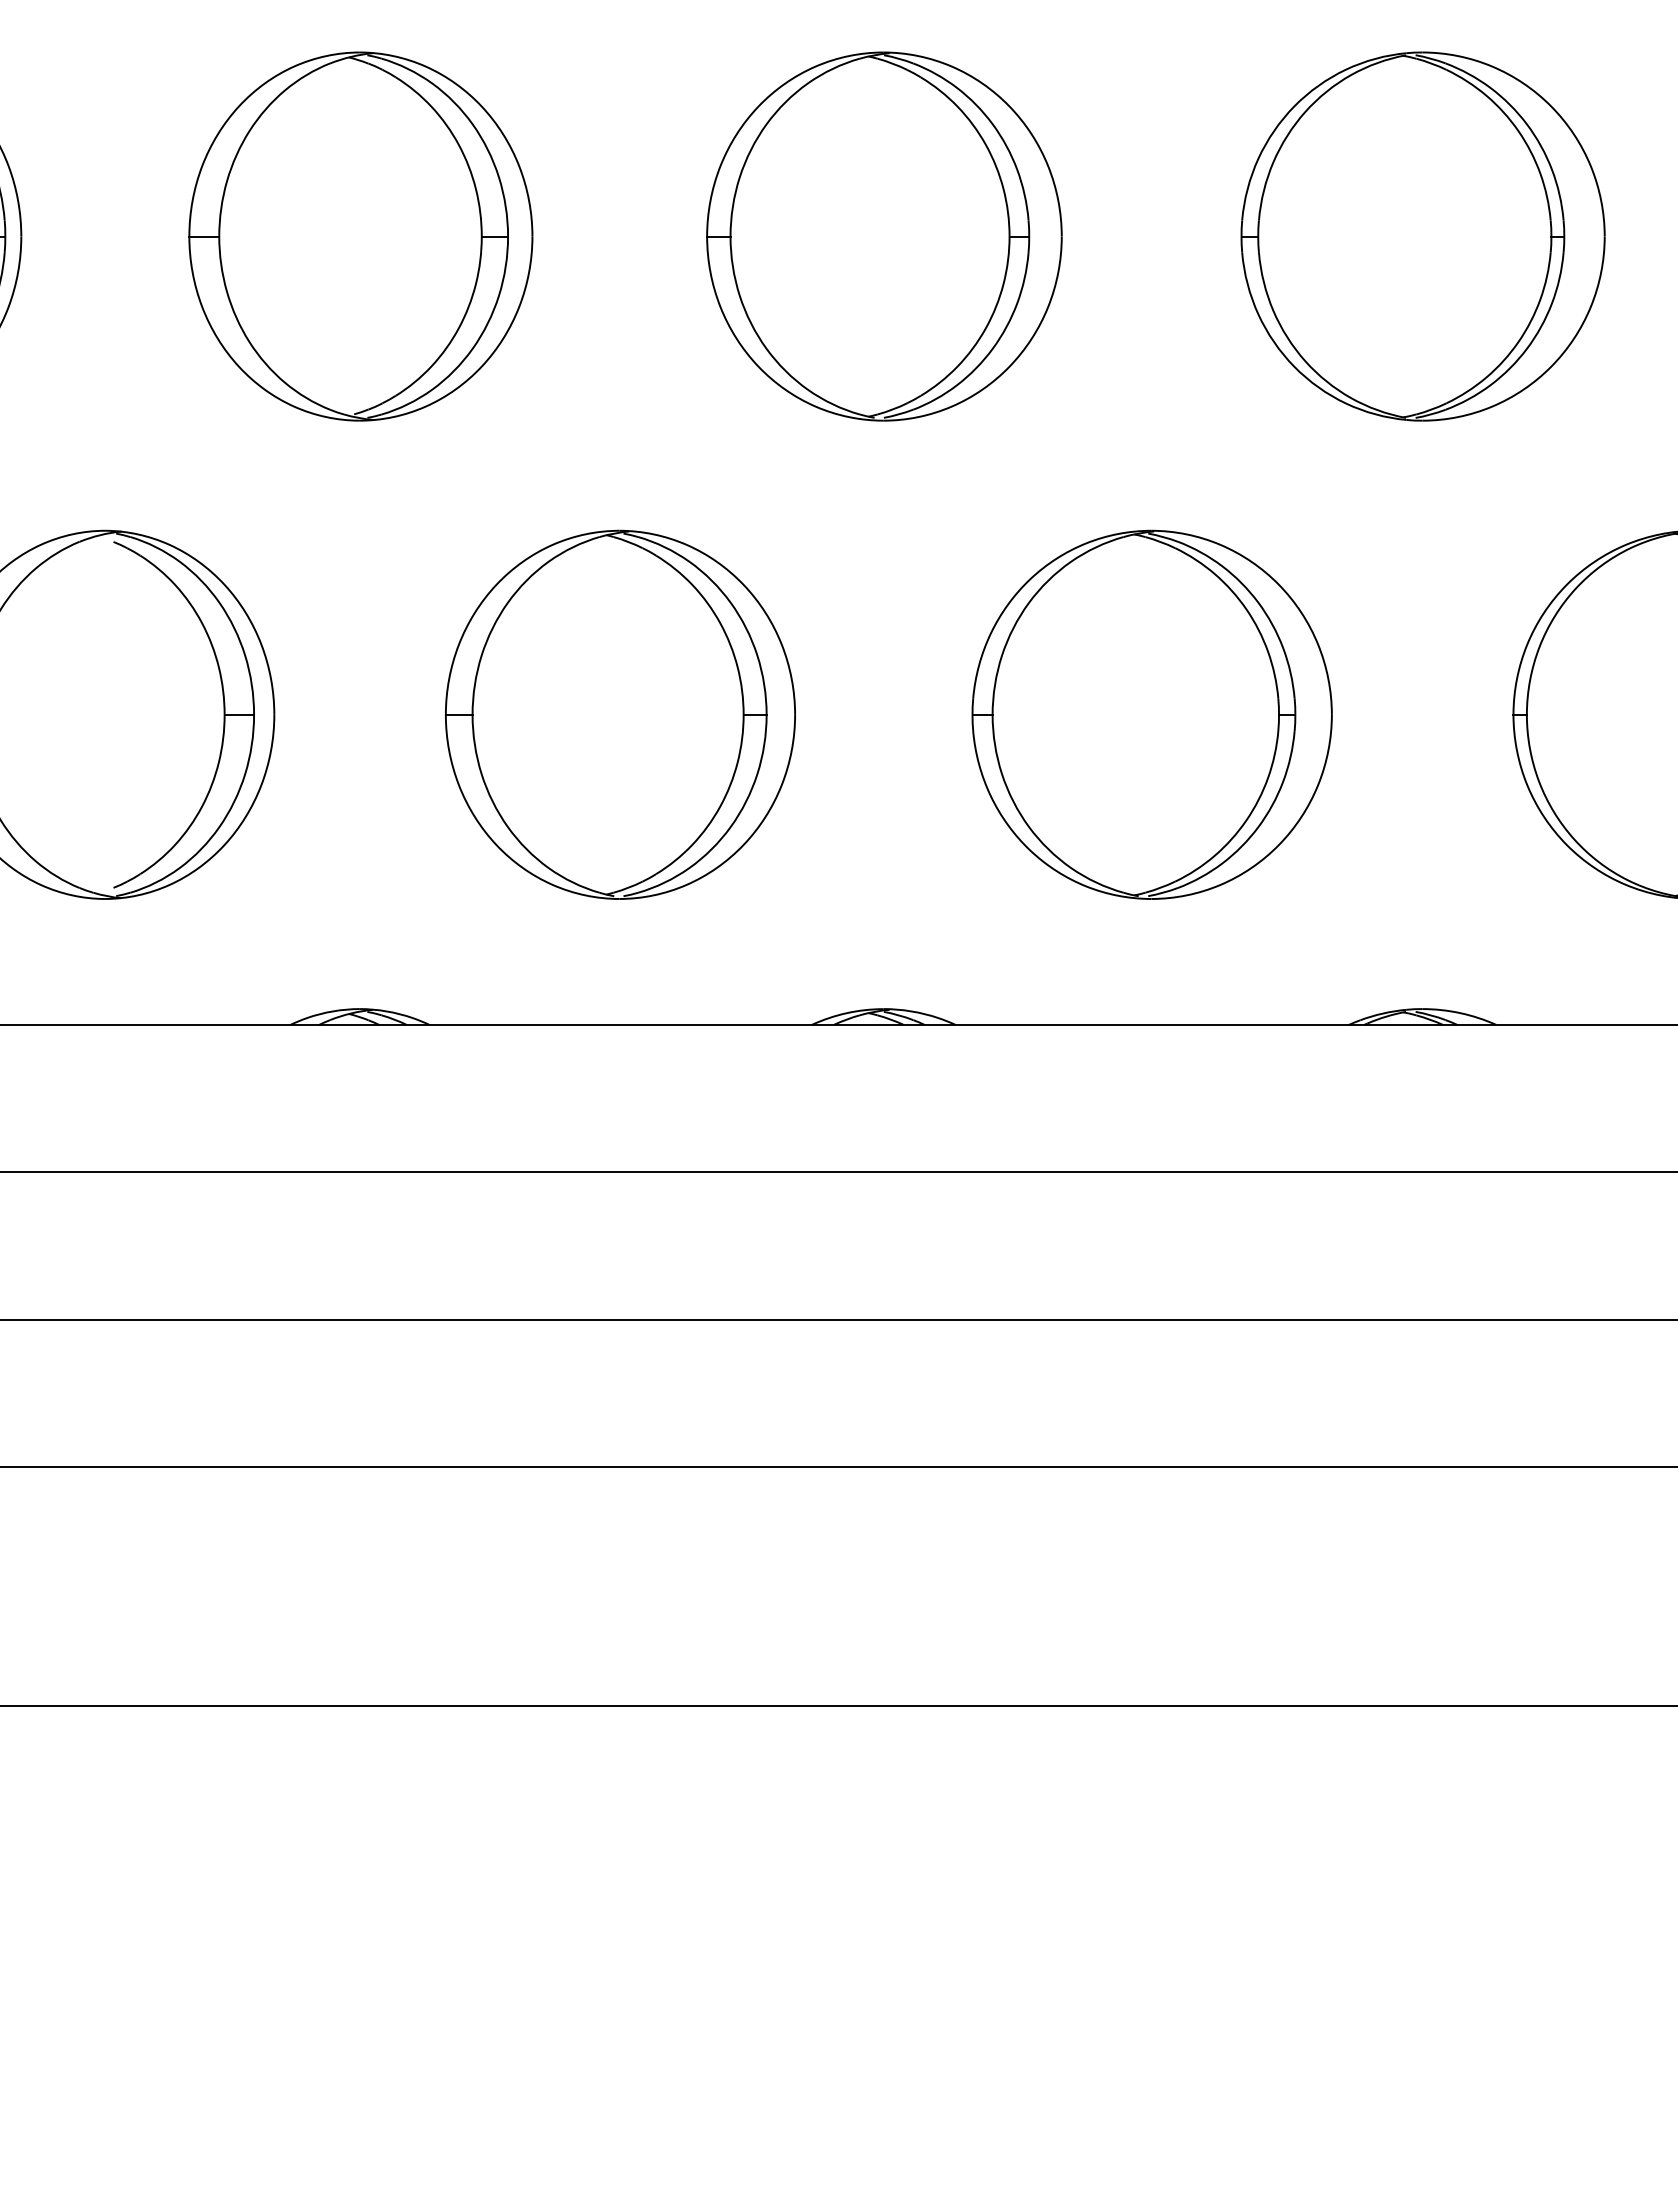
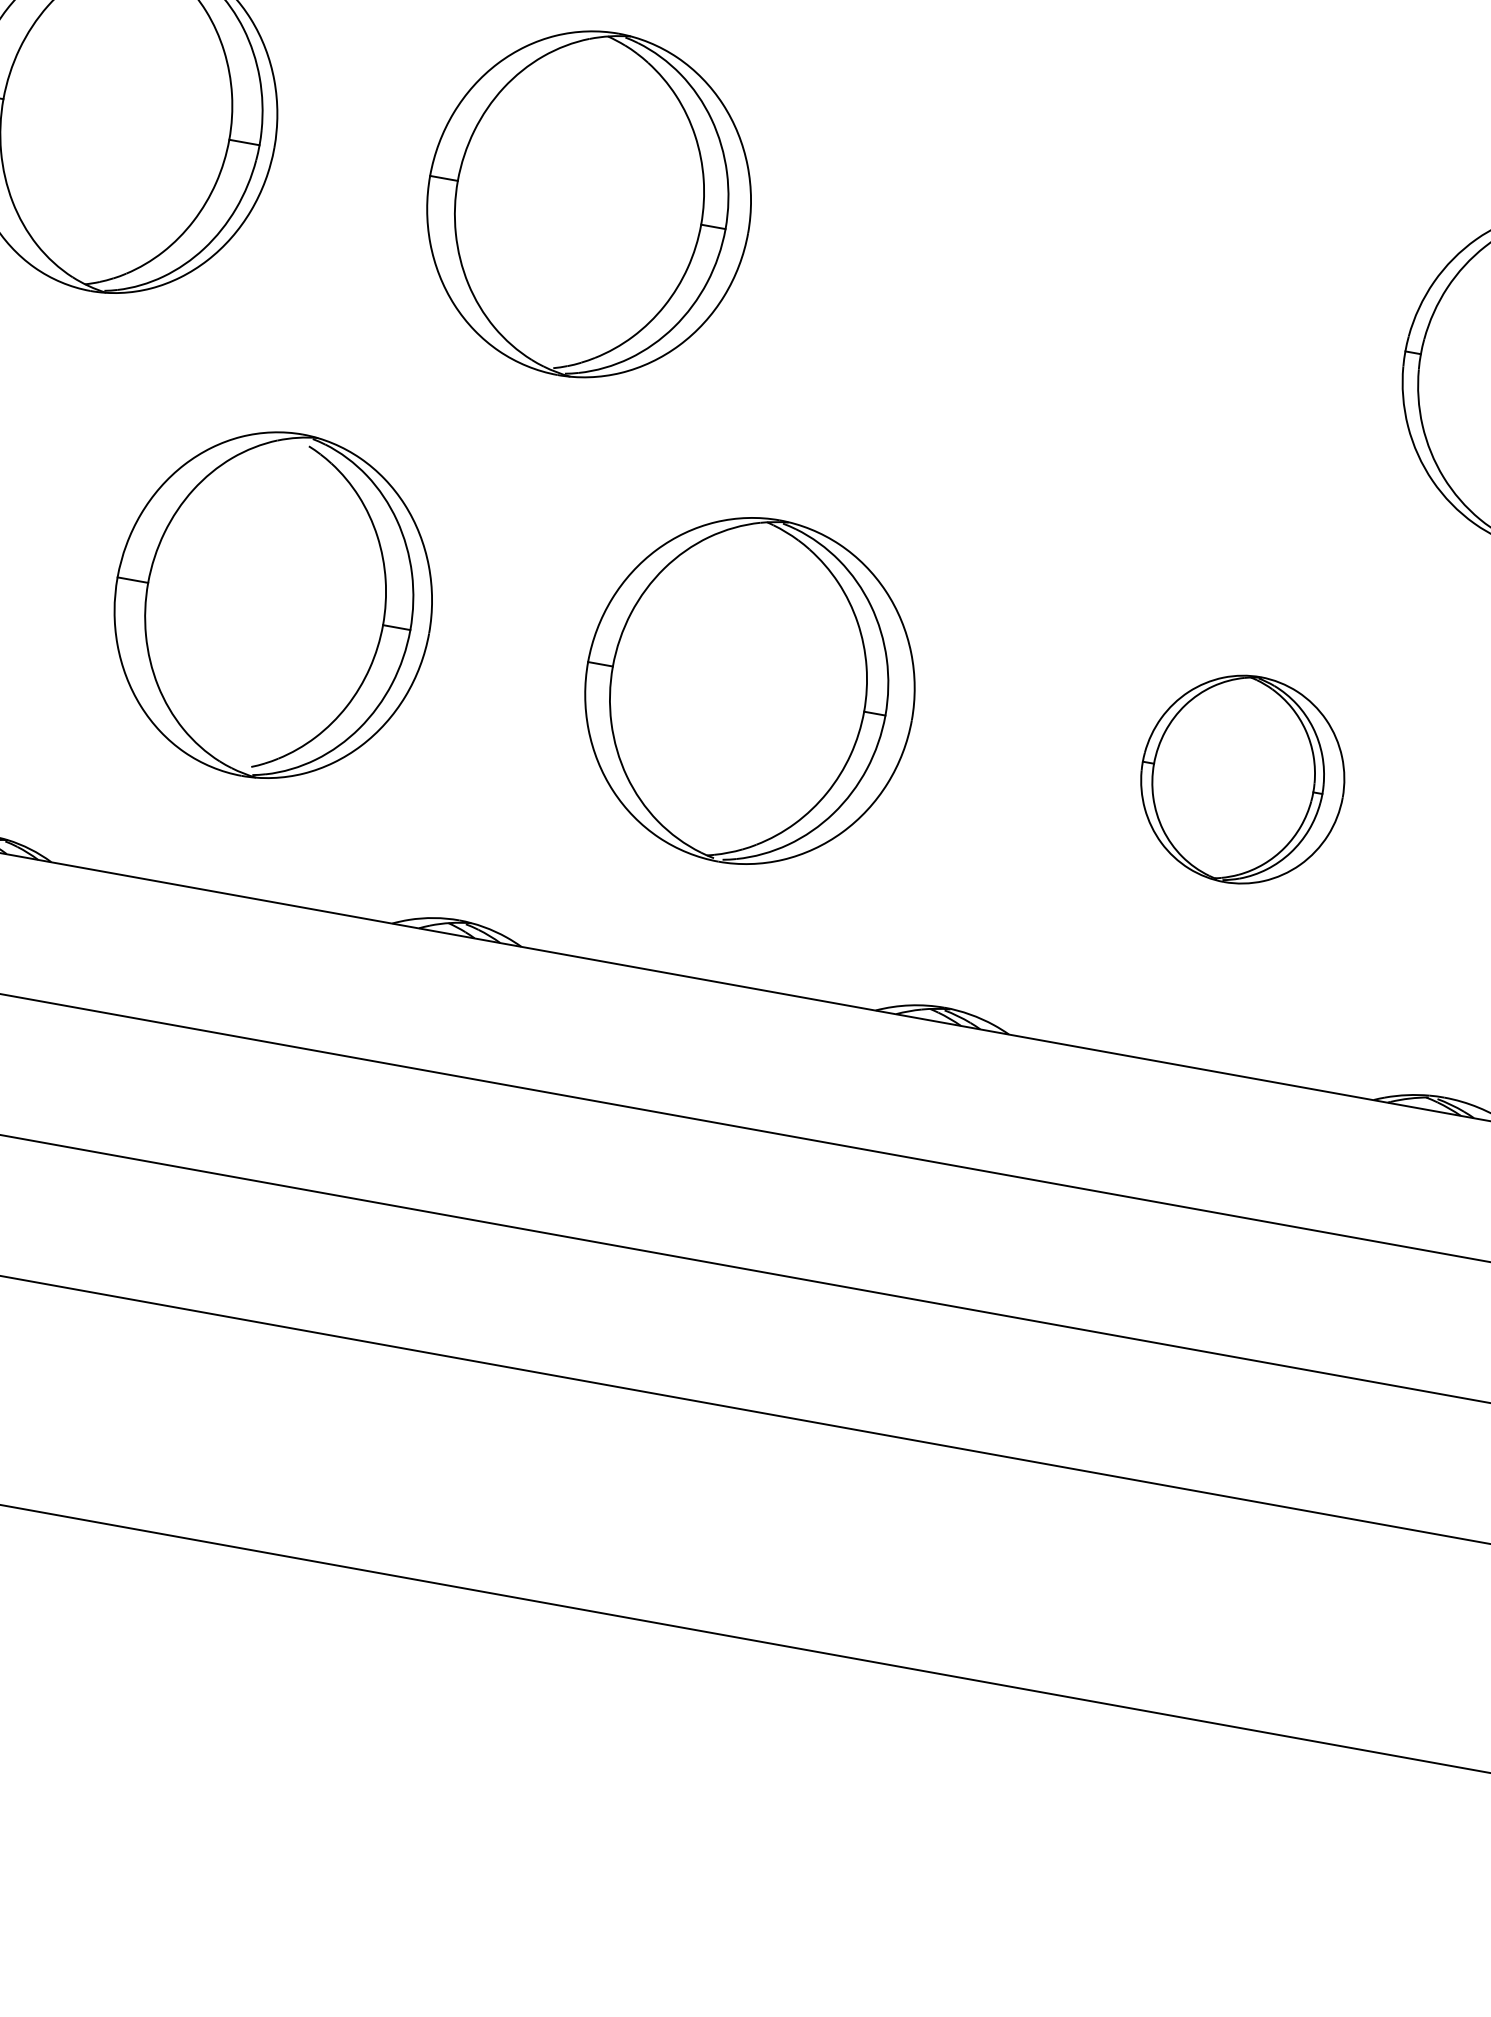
part: (884, 236) -> (1074, 291), removed
part: (1151, 714) -> (1242, 779), size x0.6

